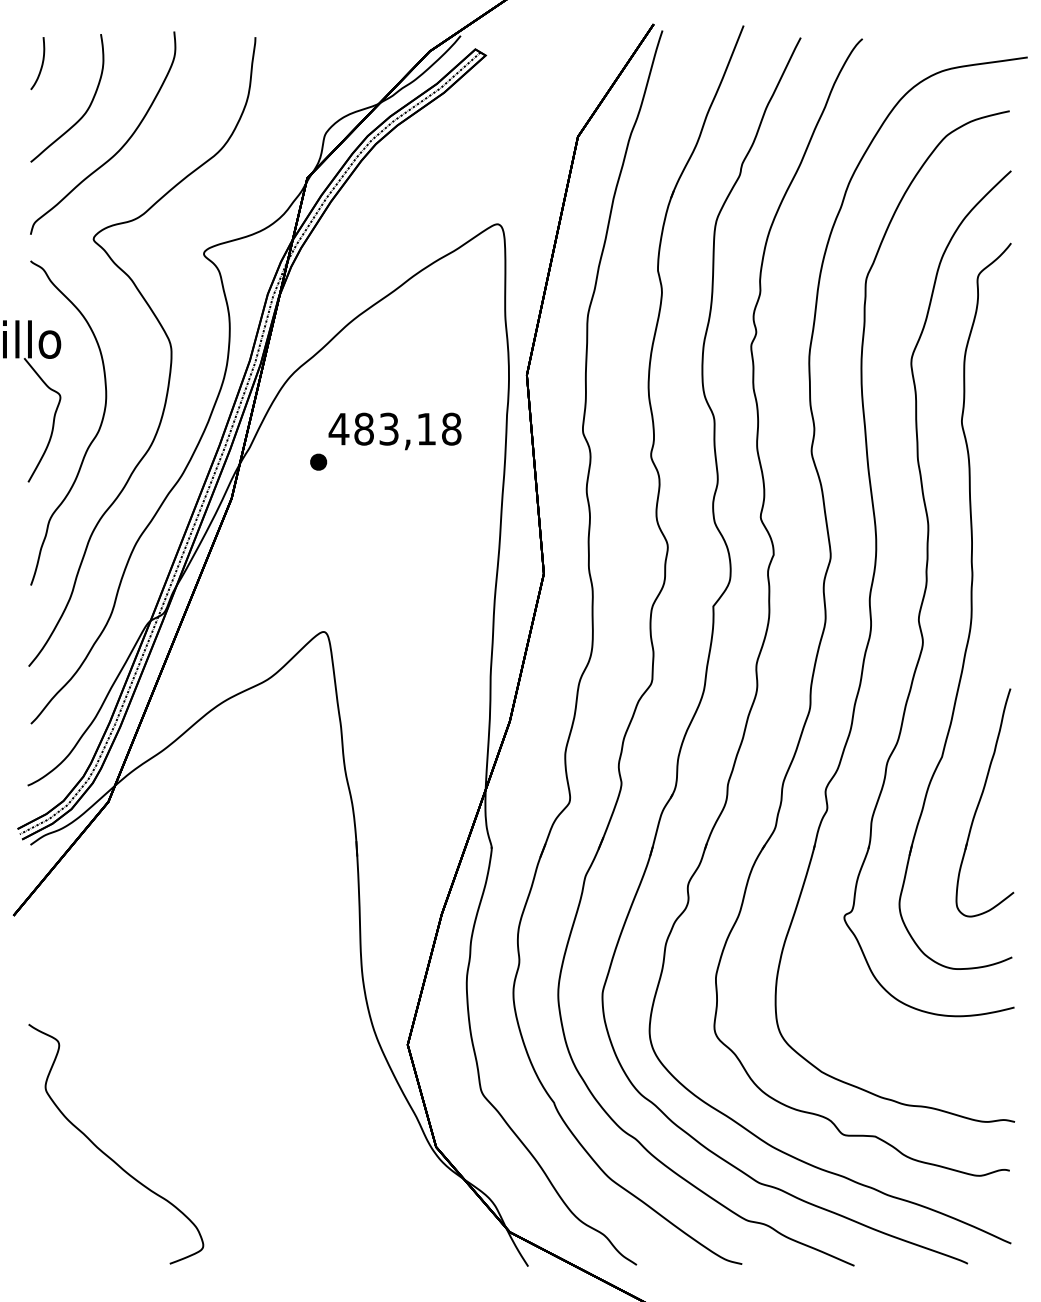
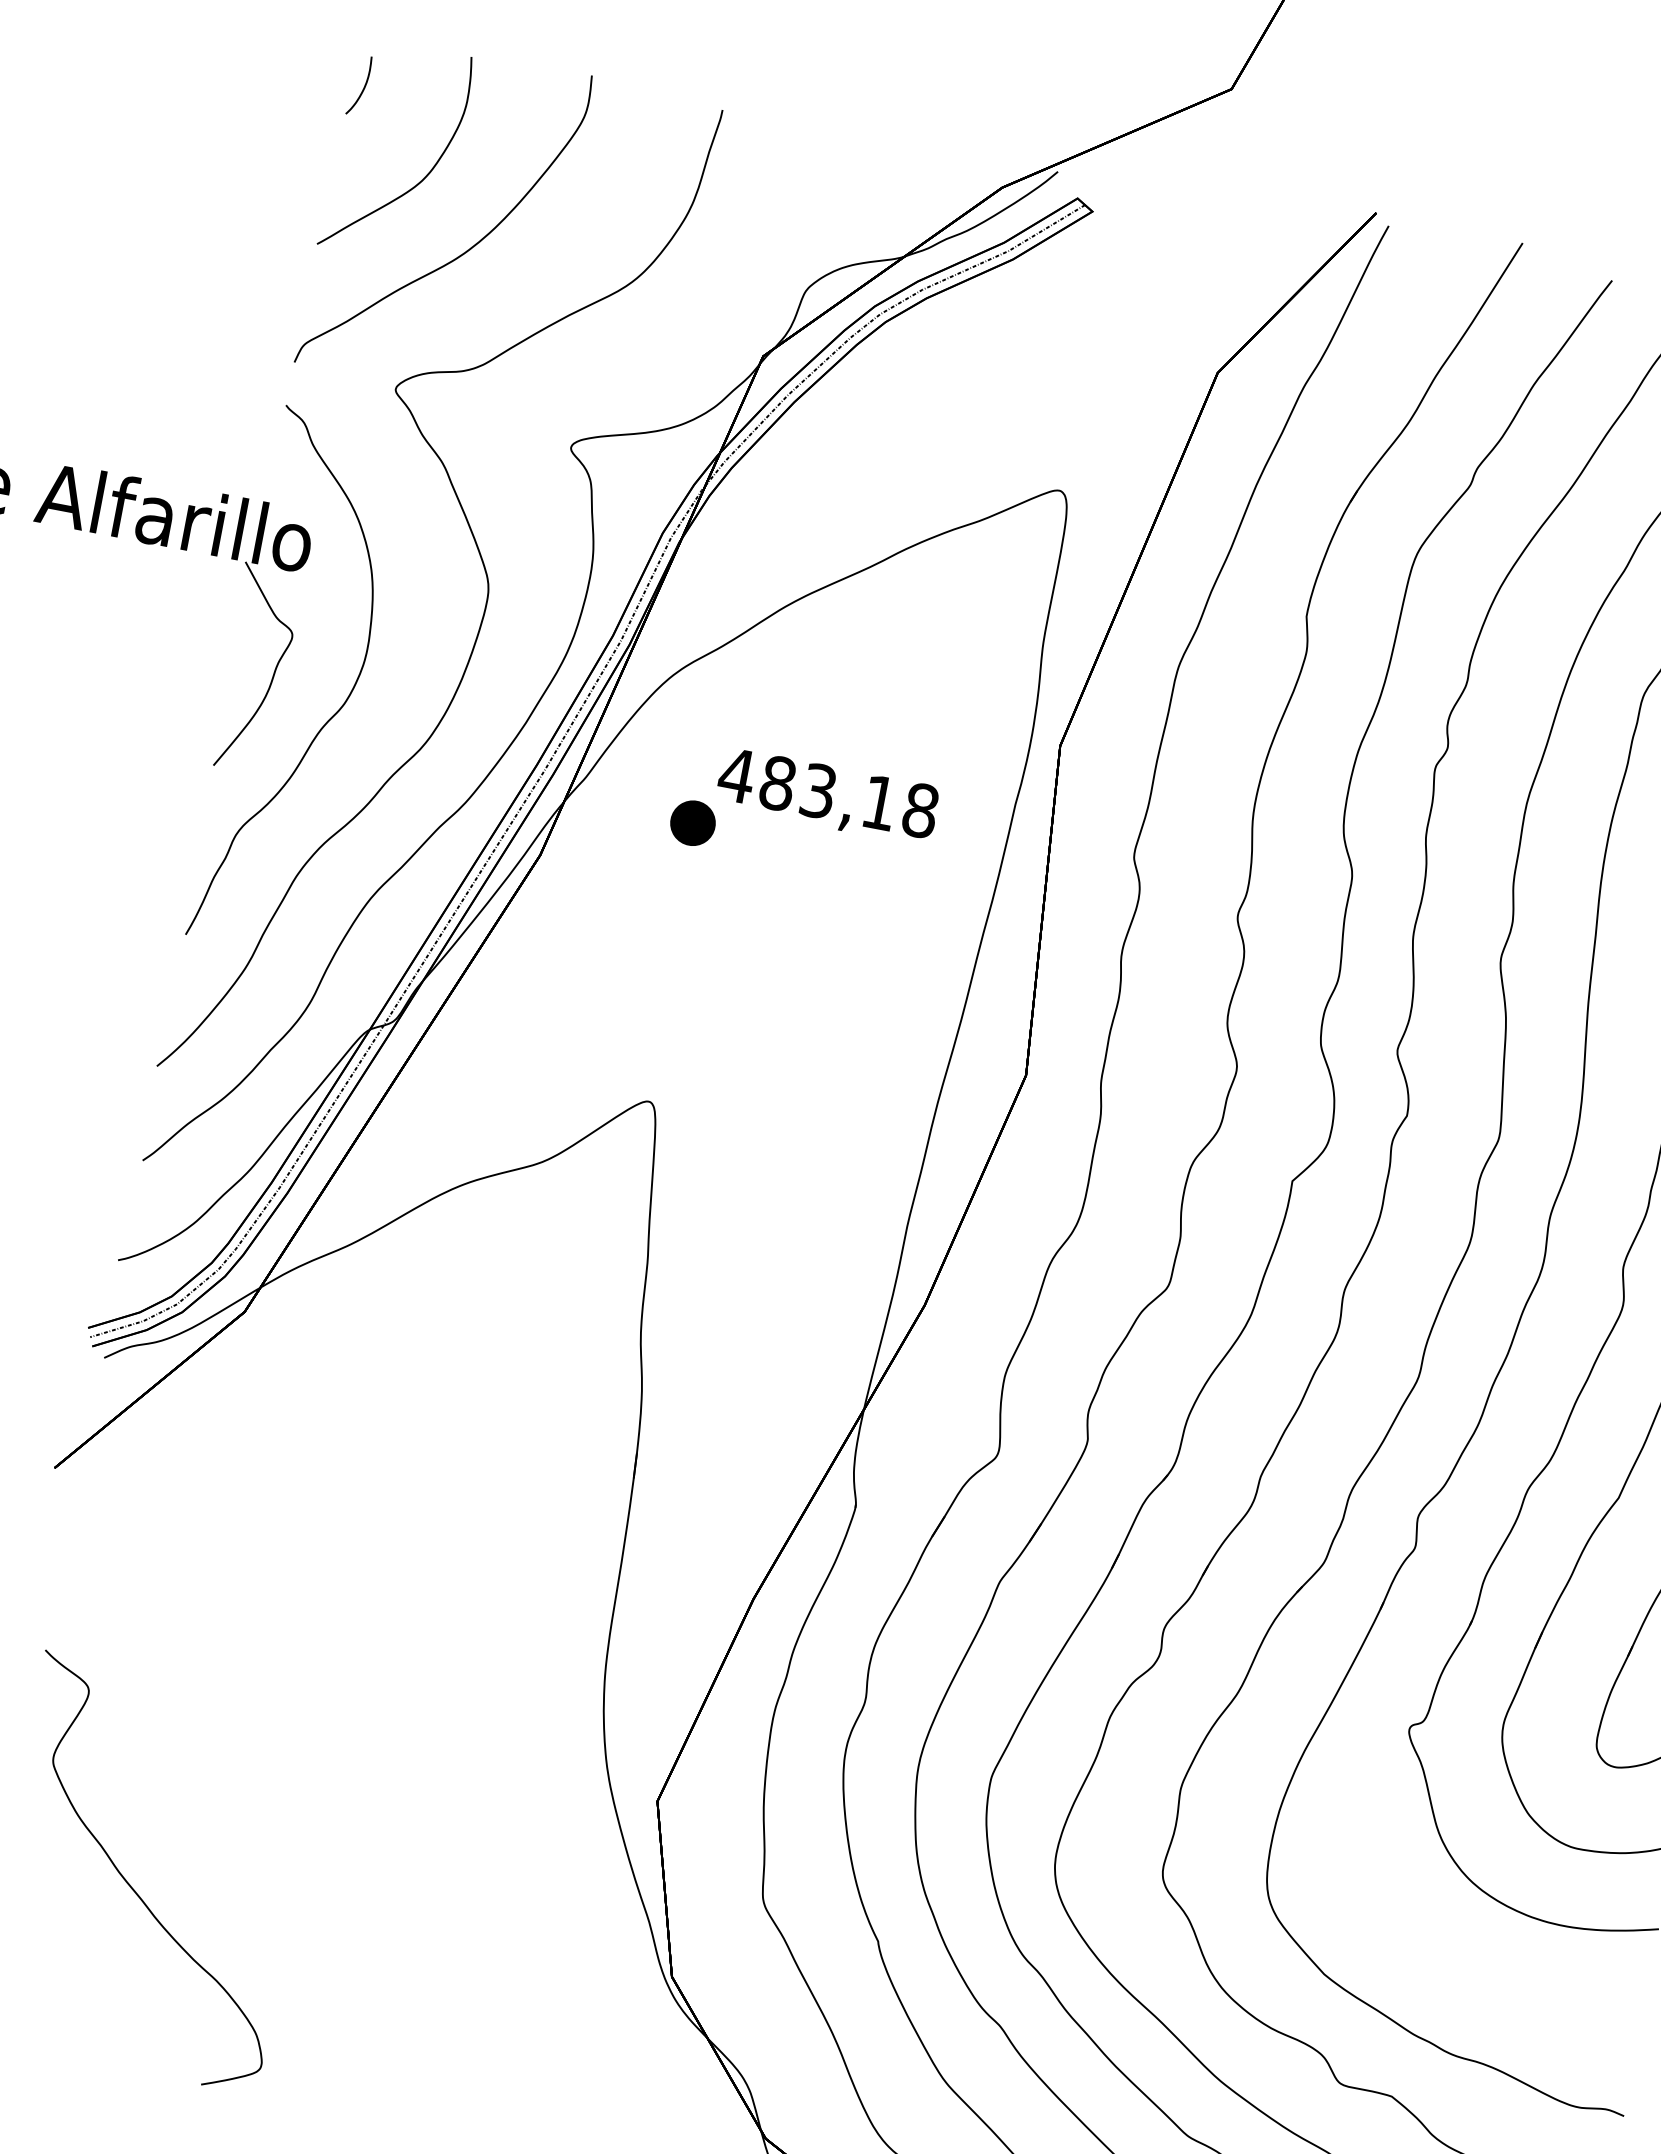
part: (37, 63) -> (358, 85), size x0.7
part: (318, 461) -> (693, 821), size x1.6

